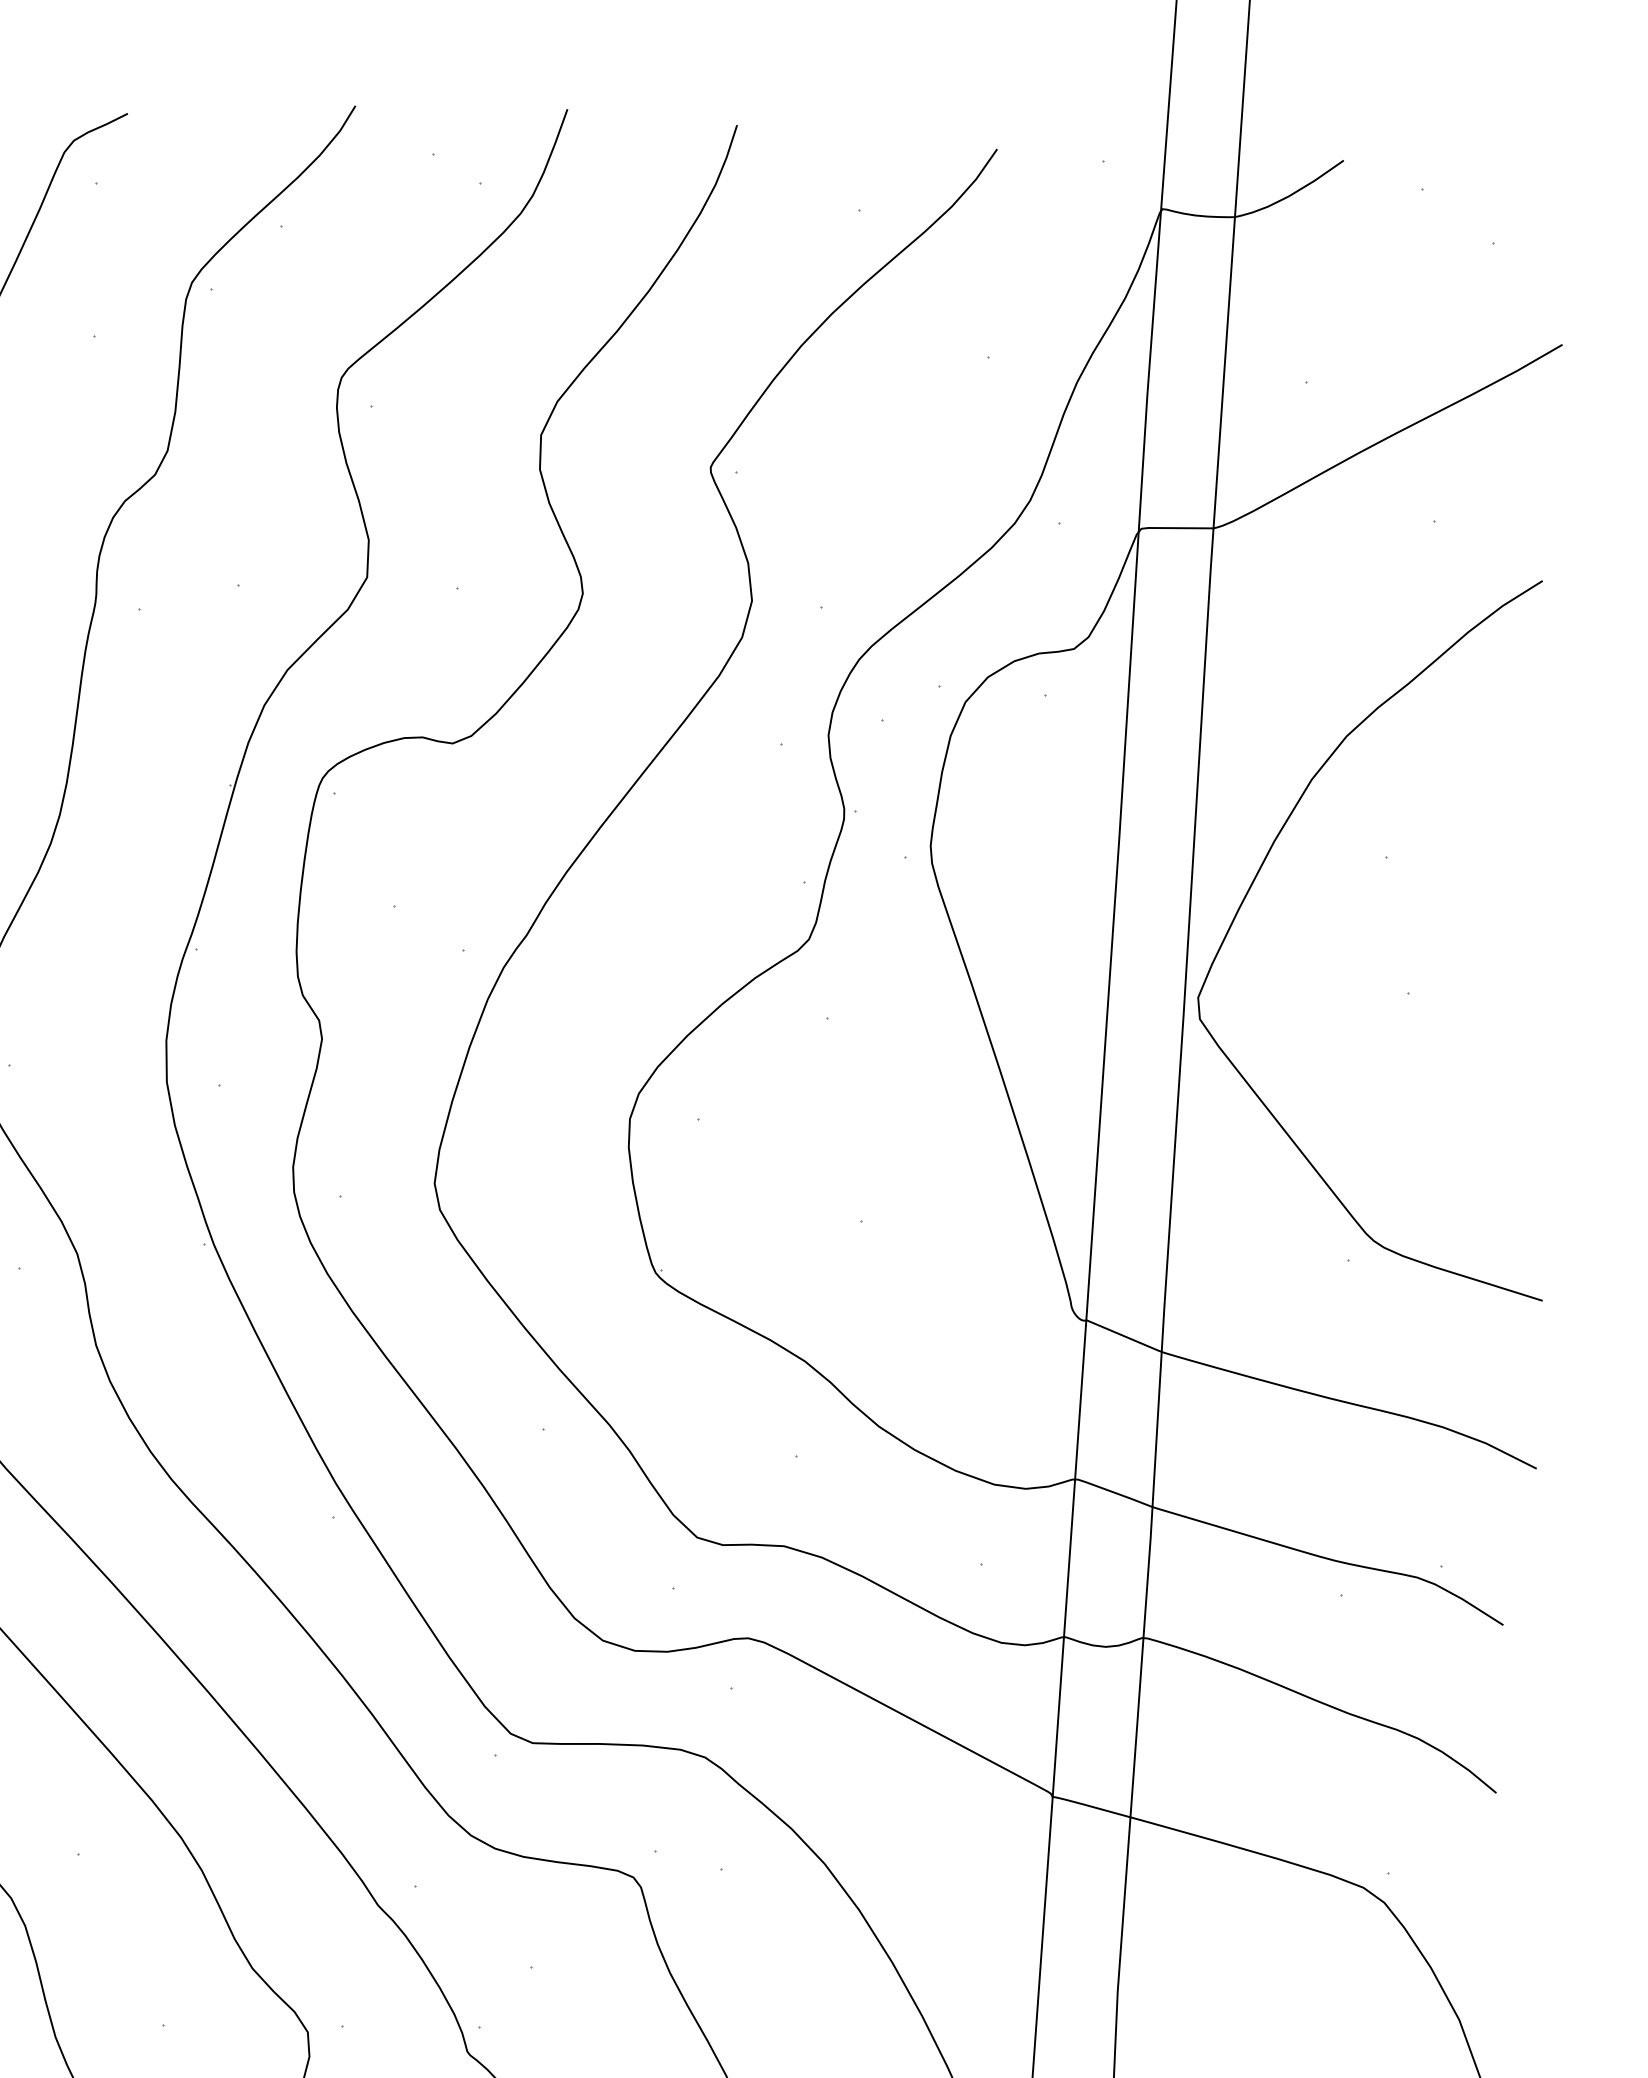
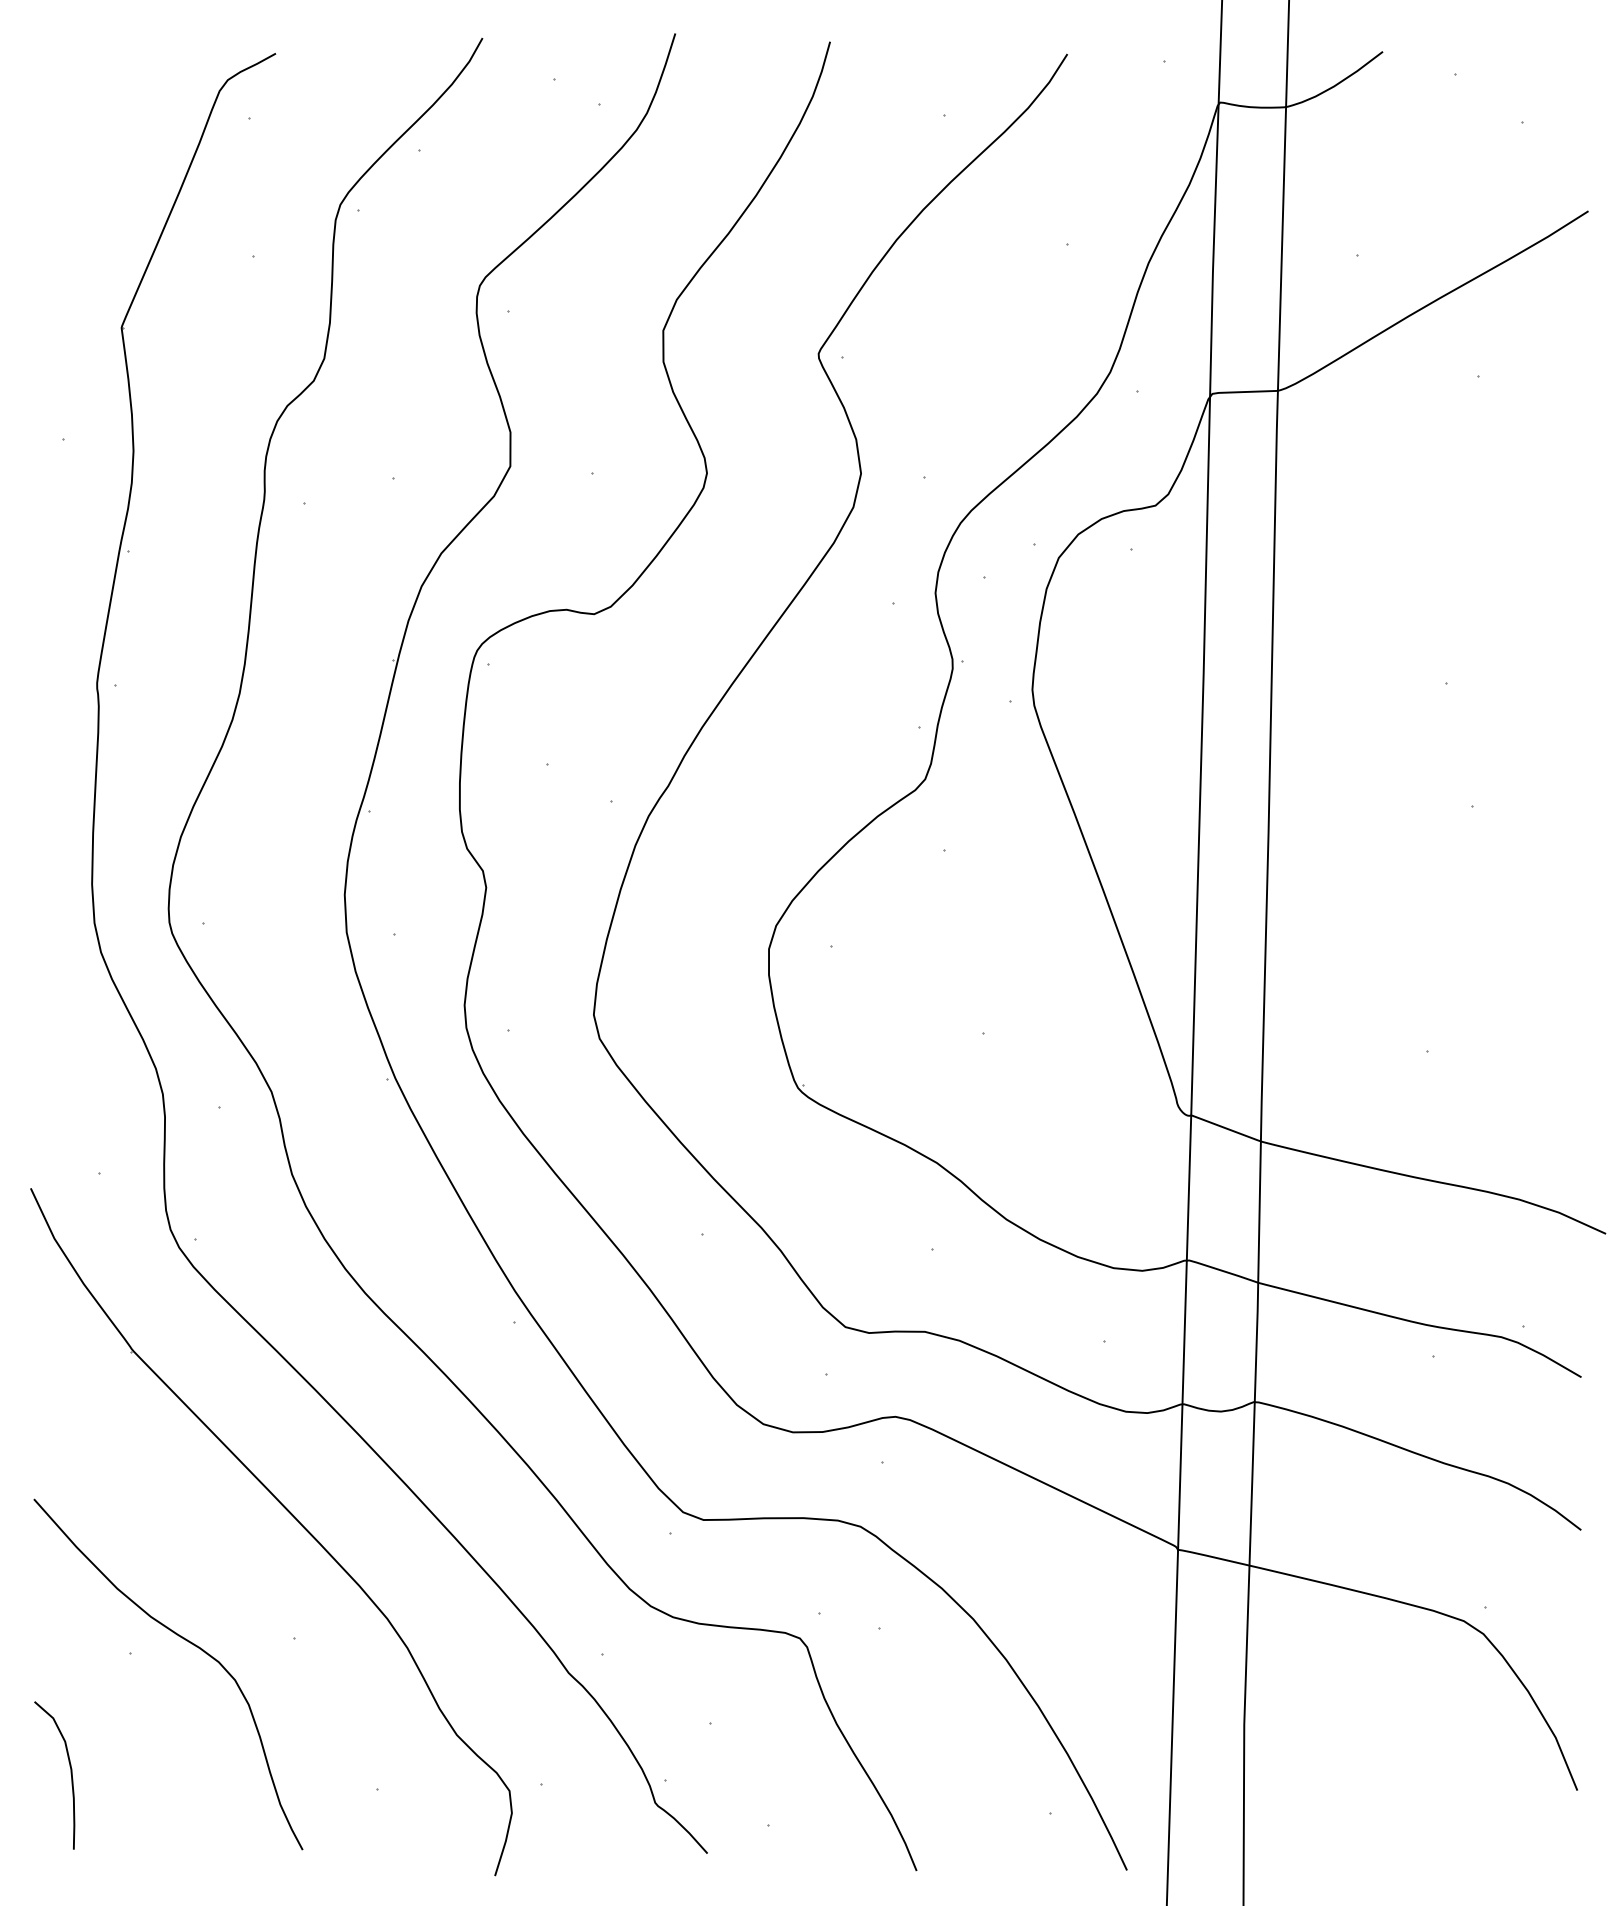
curve: (1260, 869) -> (1333, 699), removed

